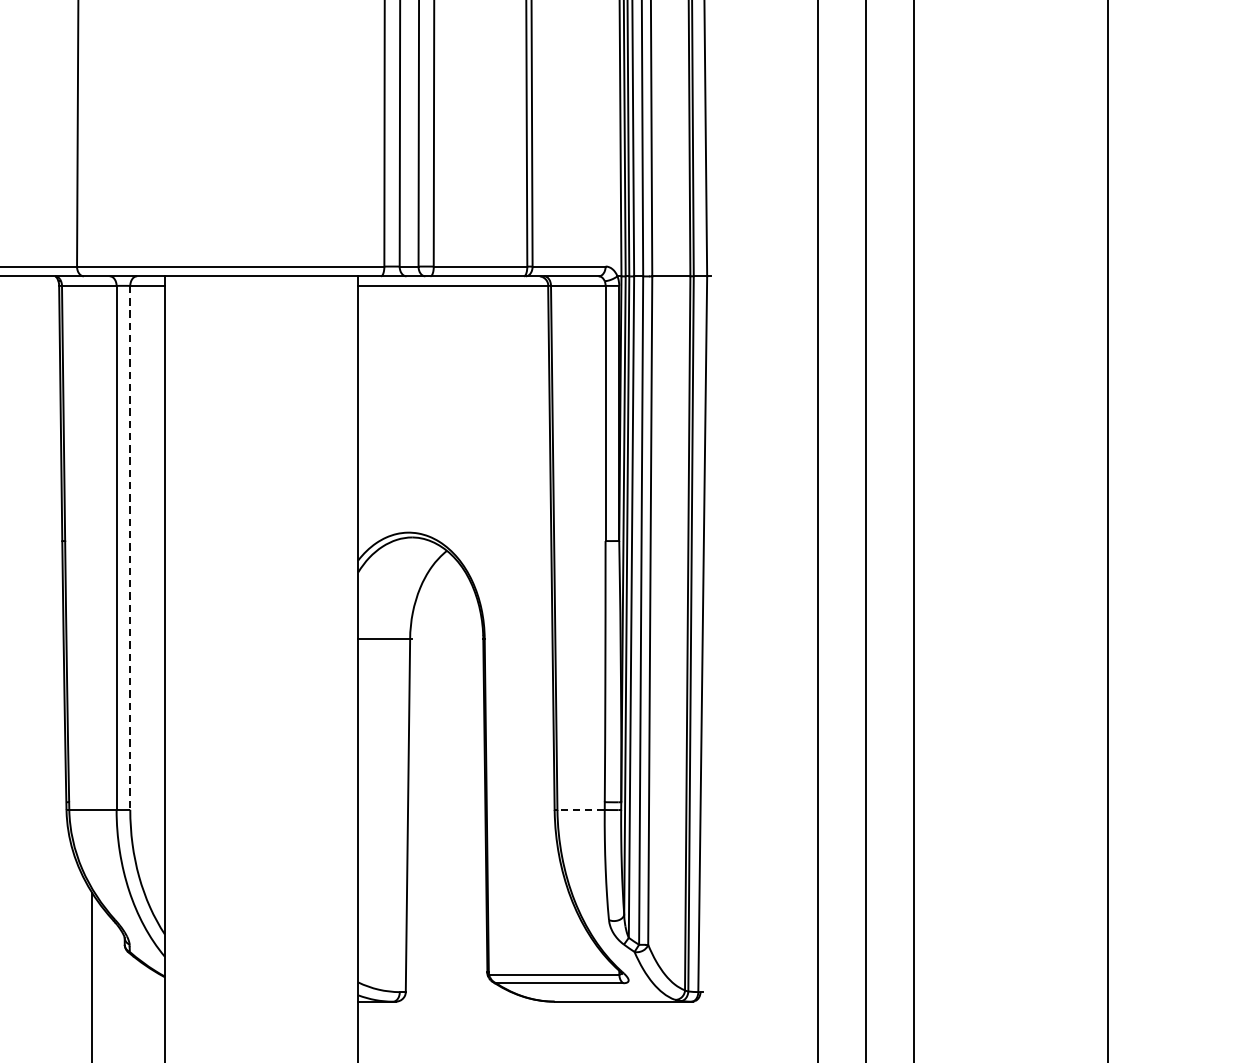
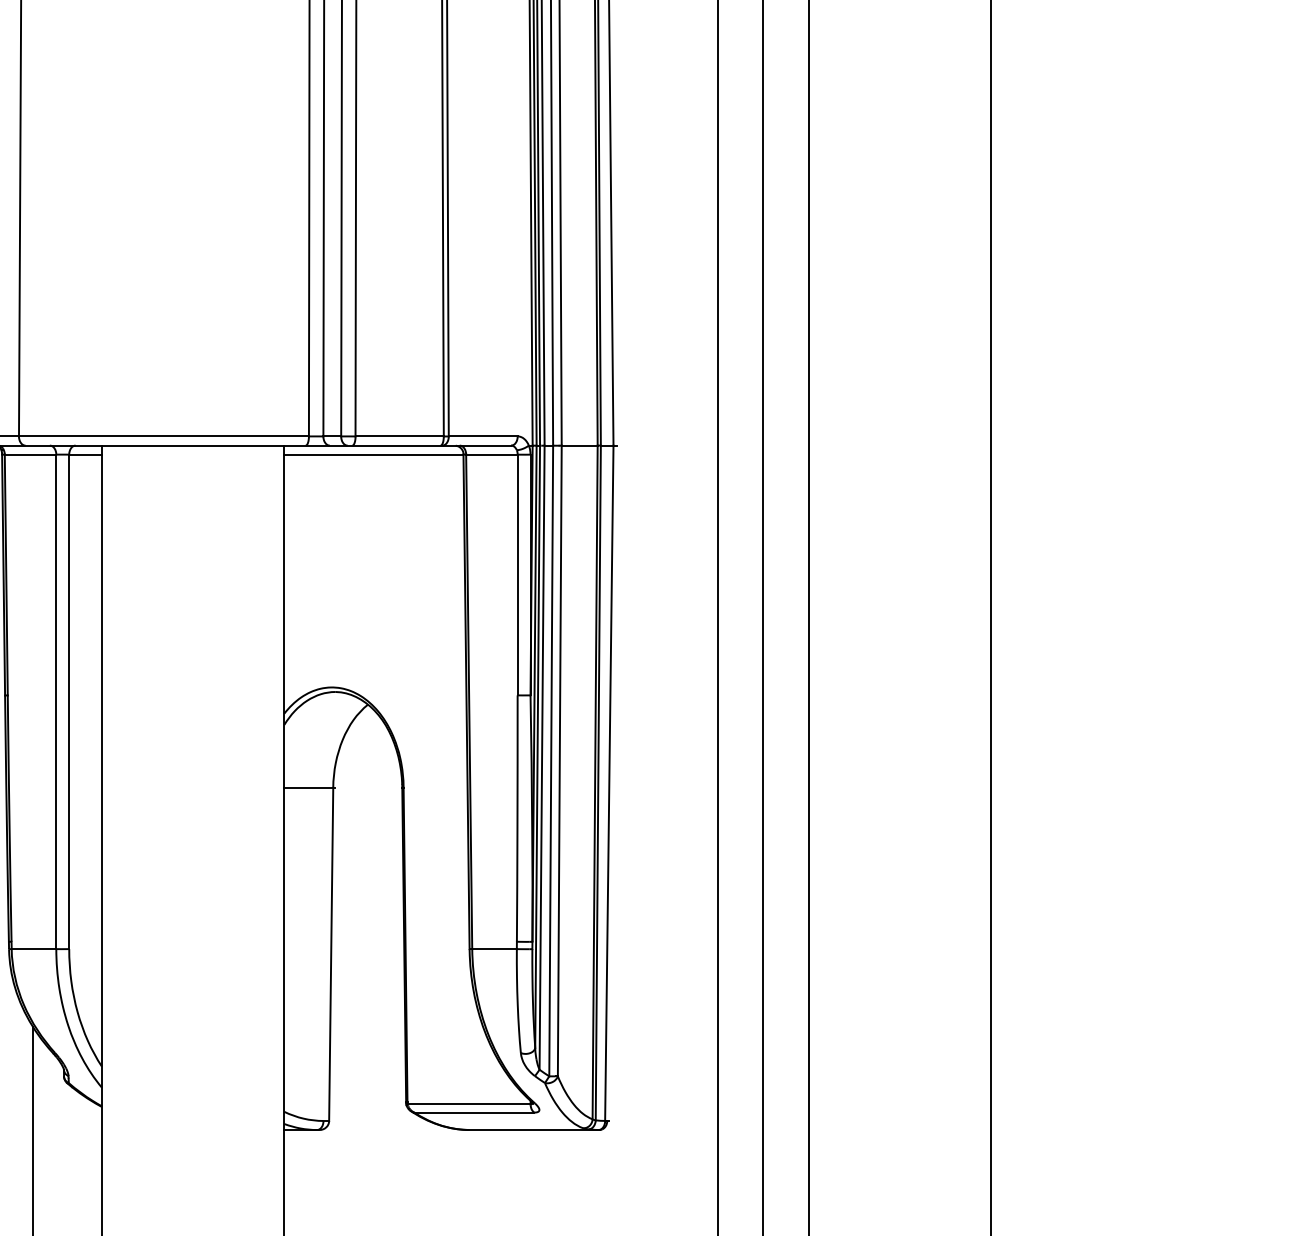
line: (130, 548) -> (69, 702), dashed -> solid
line: (581, 810) -> (494, 949), dashed -> solid

